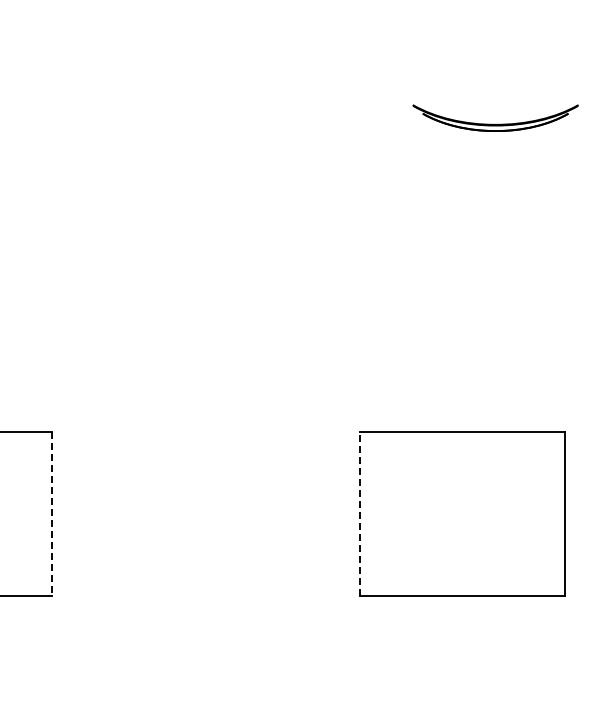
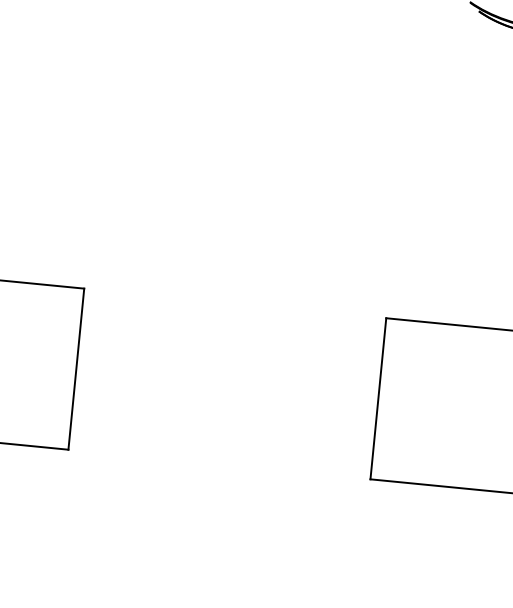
line: (359, 513) -> (378, 397), dashed -> solid
line: (52, 514) -> (76, 369), dashed -> solid

